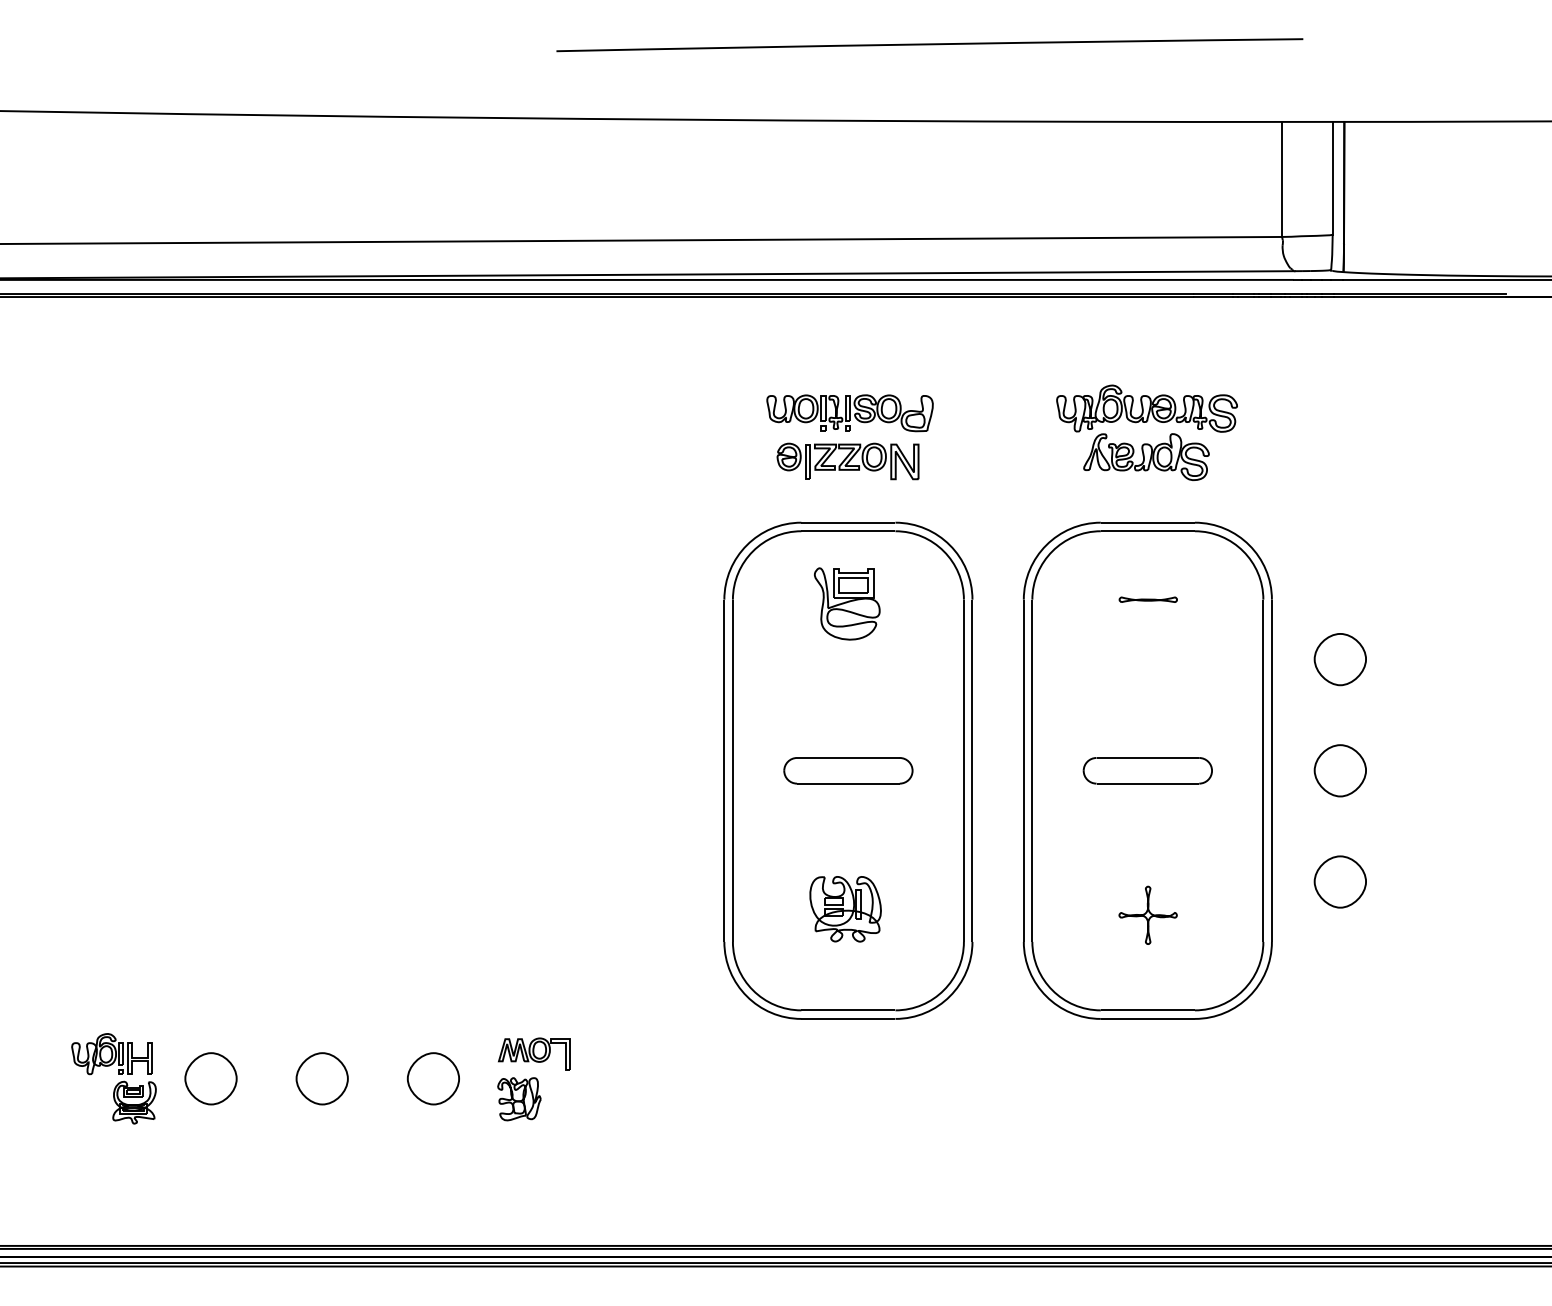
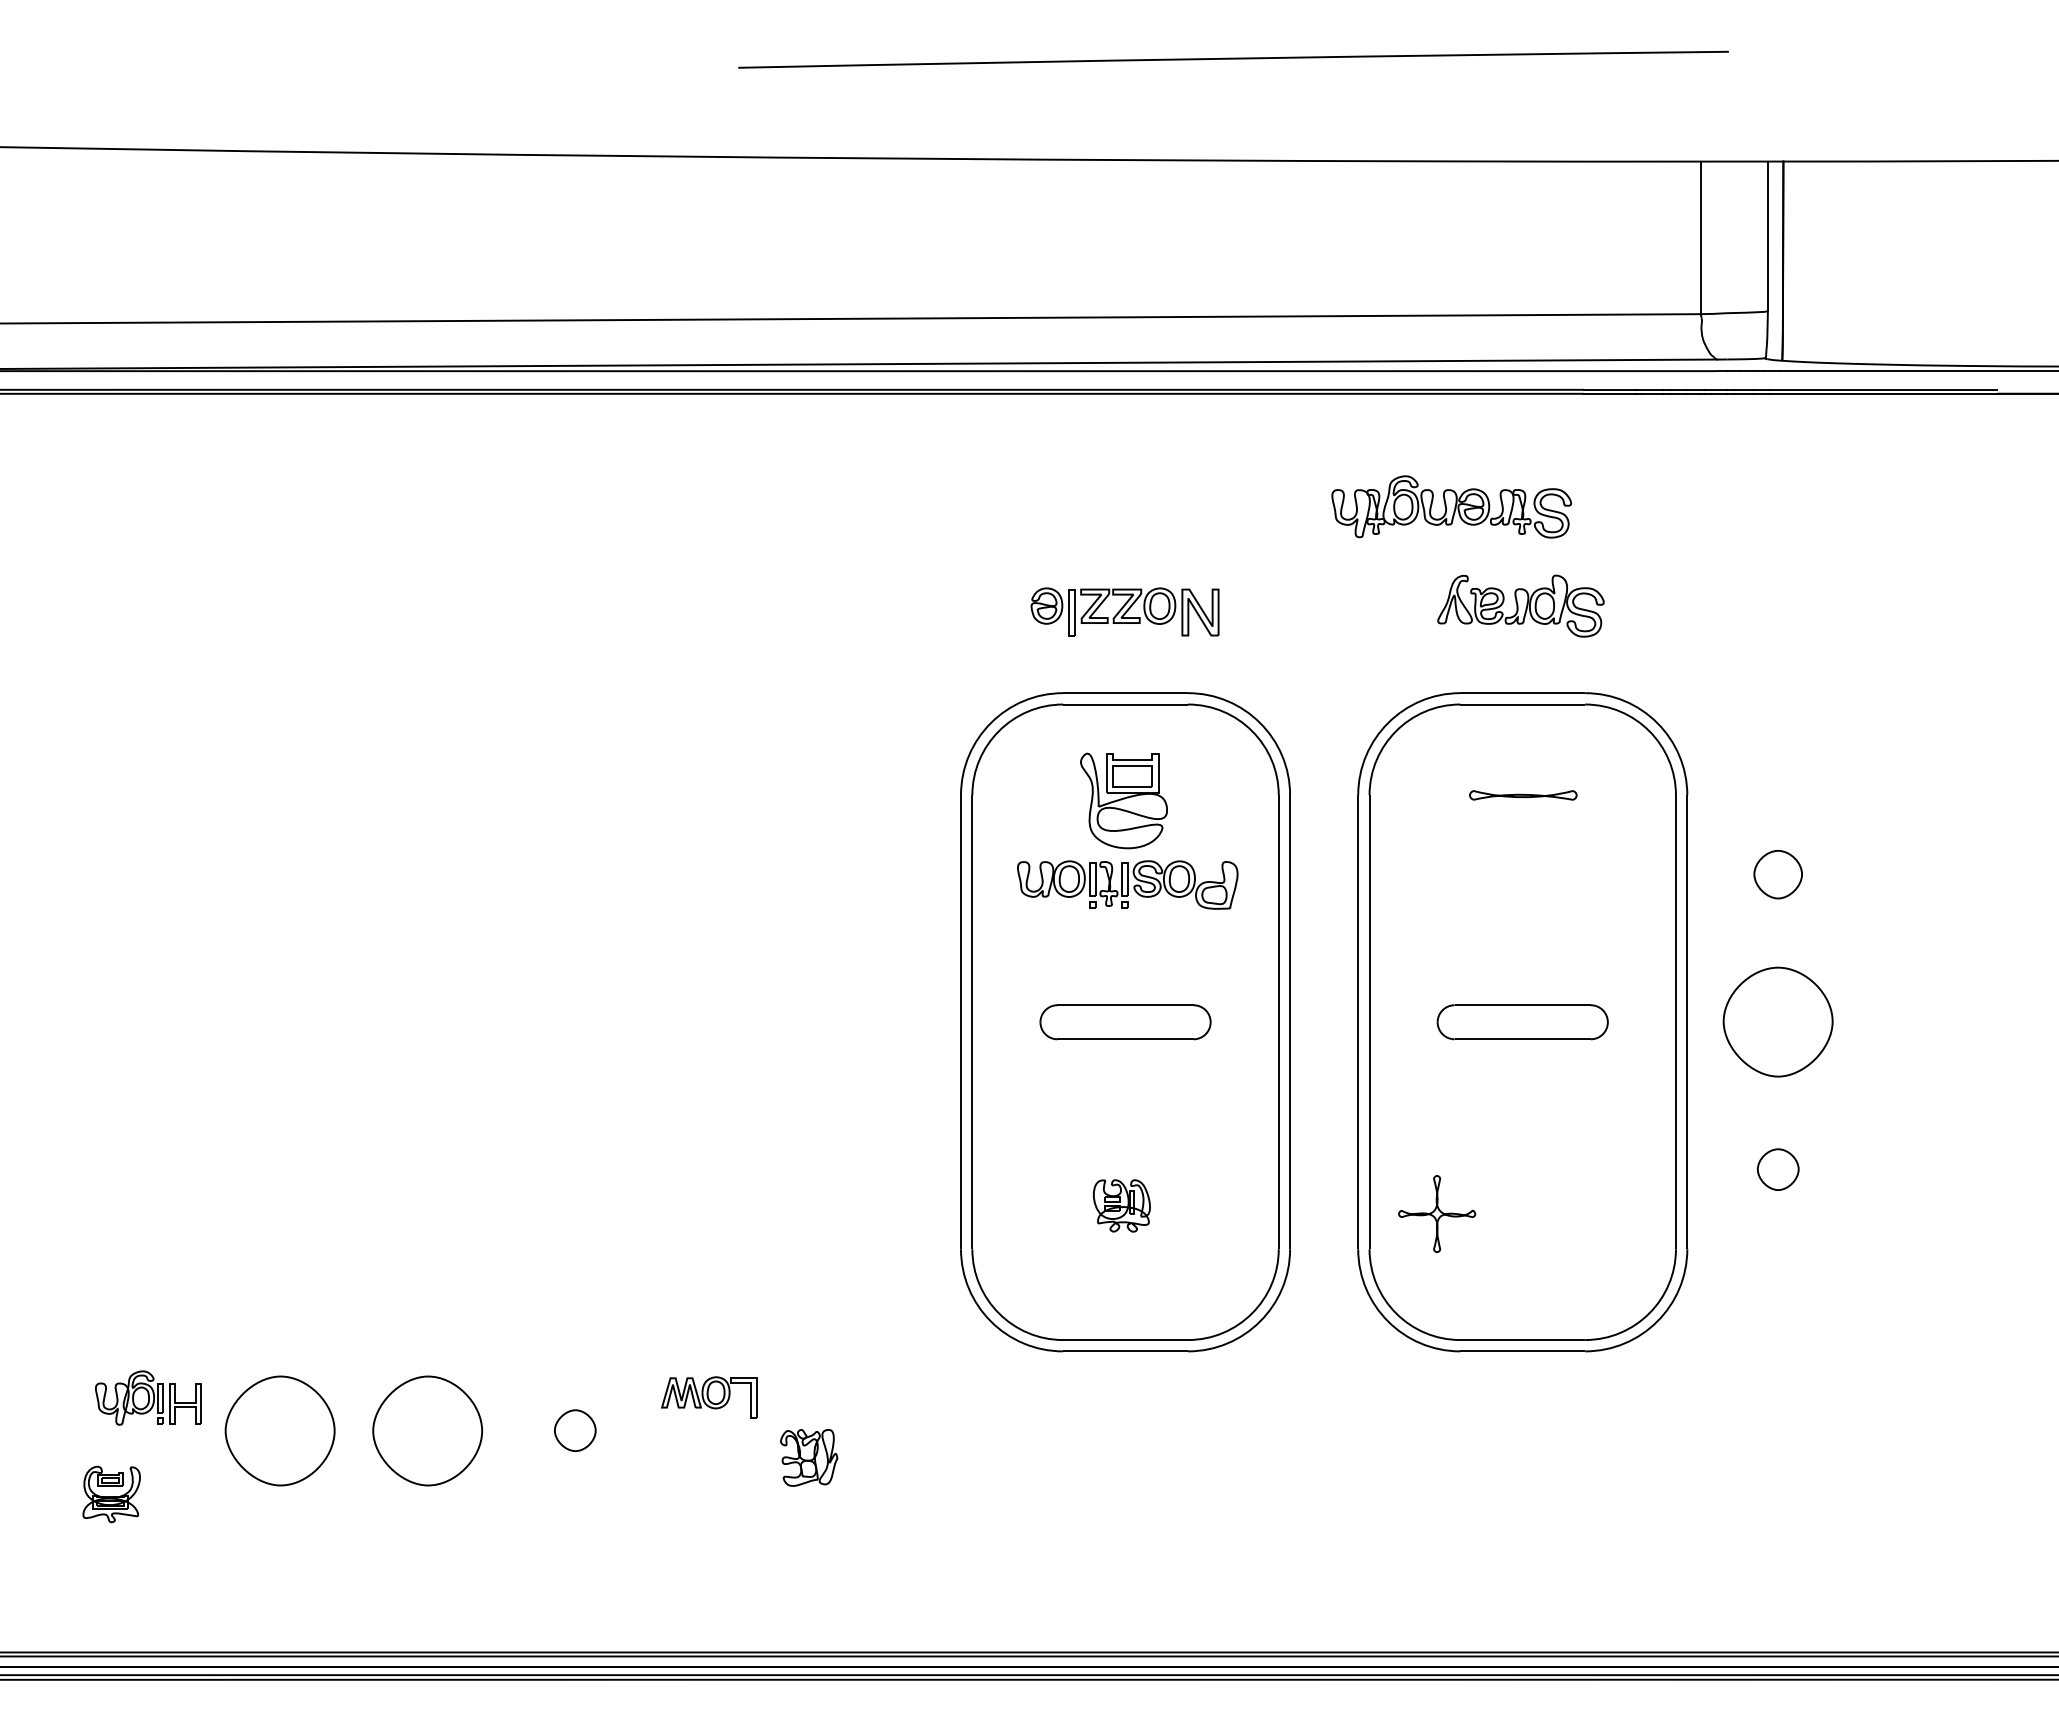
part: (1146, 408) -> (1451, 506), moved
part: (849, 412) -> (1127, 884), moved
part: (1148, 599) -> (1523, 795), size x1.4
part: (1340, 659) -> (1778, 874), size x0.7
part: (1339, 770) -> (1777, 1022), size x1.6
part: (1340, 881) -> (1778, 1169), size x0.6
part: (845, 908) -> (1121, 1205), size x0.6
part: (1148, 914) -> (1437, 1213), moved
part: (210, 1078) -> (279, 1430), size x1.6
part: (322, 1078) -> (427, 1430), size x1.6
part: (433, 1078) -> (575, 1430), size x0.6
part: (519, 1098) -> (809, 1457), moved
part: (134, 1102) -> (111, 1494), moved

